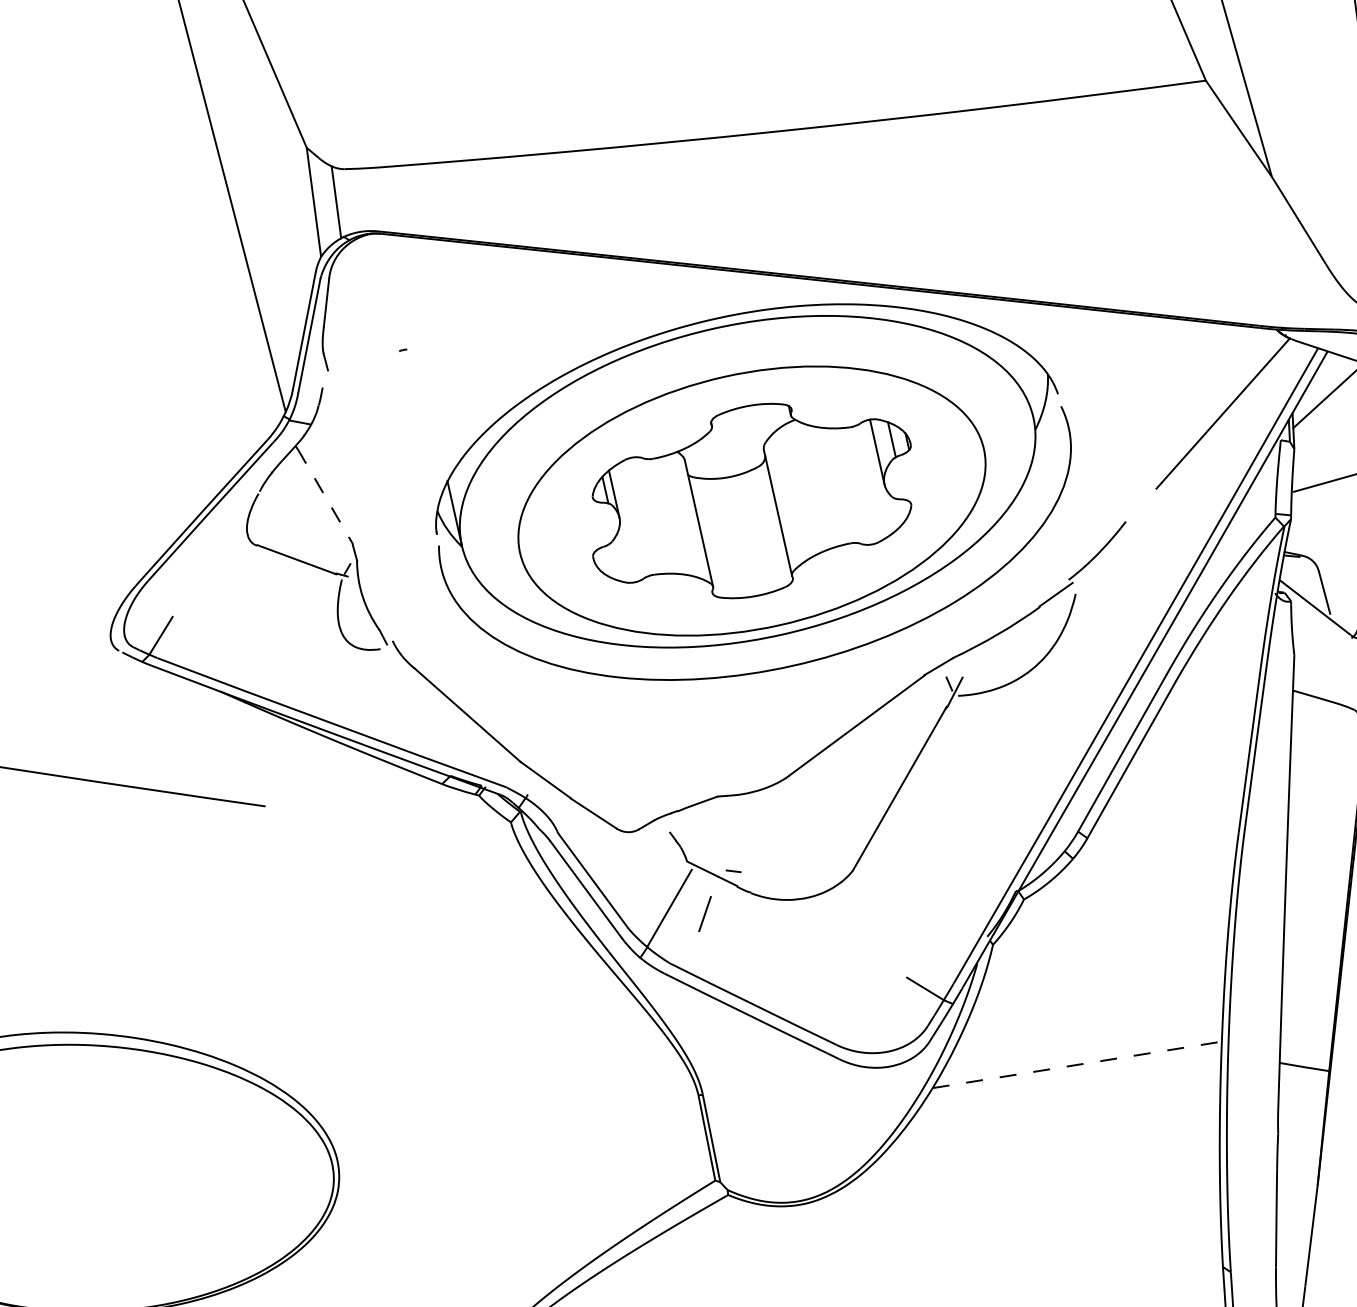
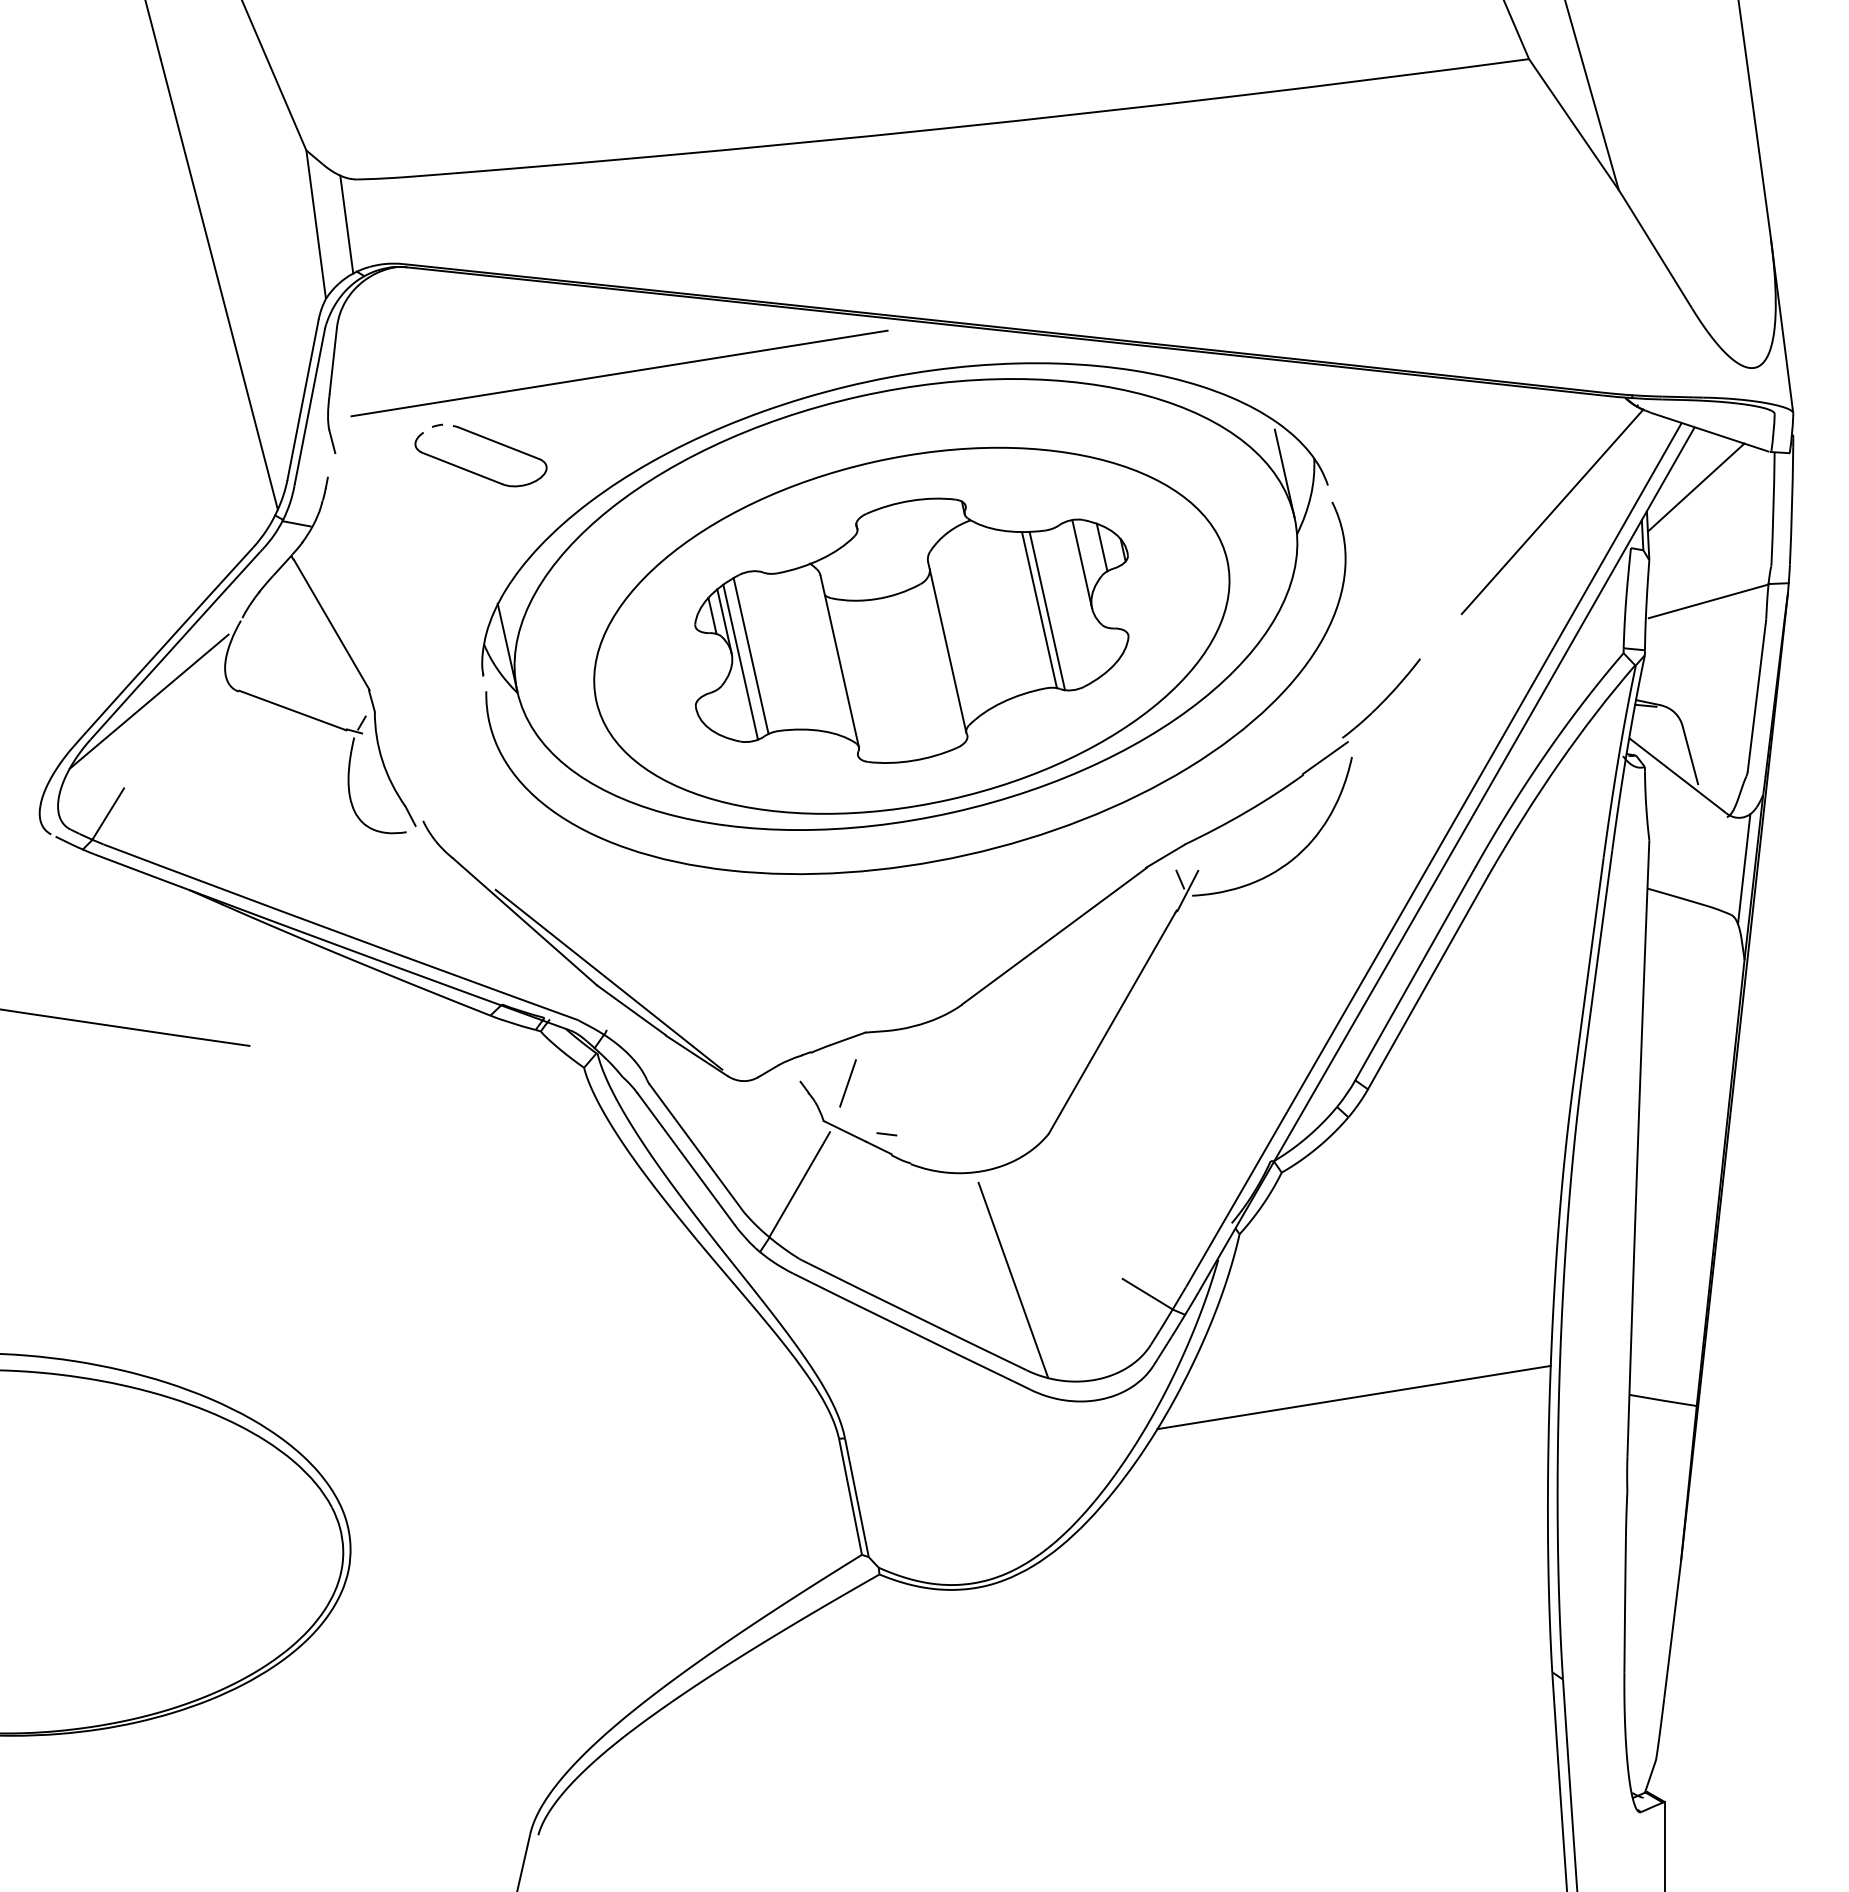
line: (537, 311) -> (619, 373), added
part: (429, 383) -> (473, 471), added
line: (1026, 385) -> (1284, 473), added
line: (845, 486) -> (1039, 610), added
line: (851, 486) -> (1047, 610), added
line: (325, 497) -> (332, 625), dashed -> solid
line: (633, 519) -> (750, 655), added
line: (625, 523) -> (740, 661), added
line: (190, 553) -> (148, 701), added
line: (528, 757) -> (608, 979), added
line: (704, 914) -> (847, 1083), moved
line: (826, 978) -> (1013, 1280), added
line: (1077, 1064) -> (1354, 1397), dashed -> solid

